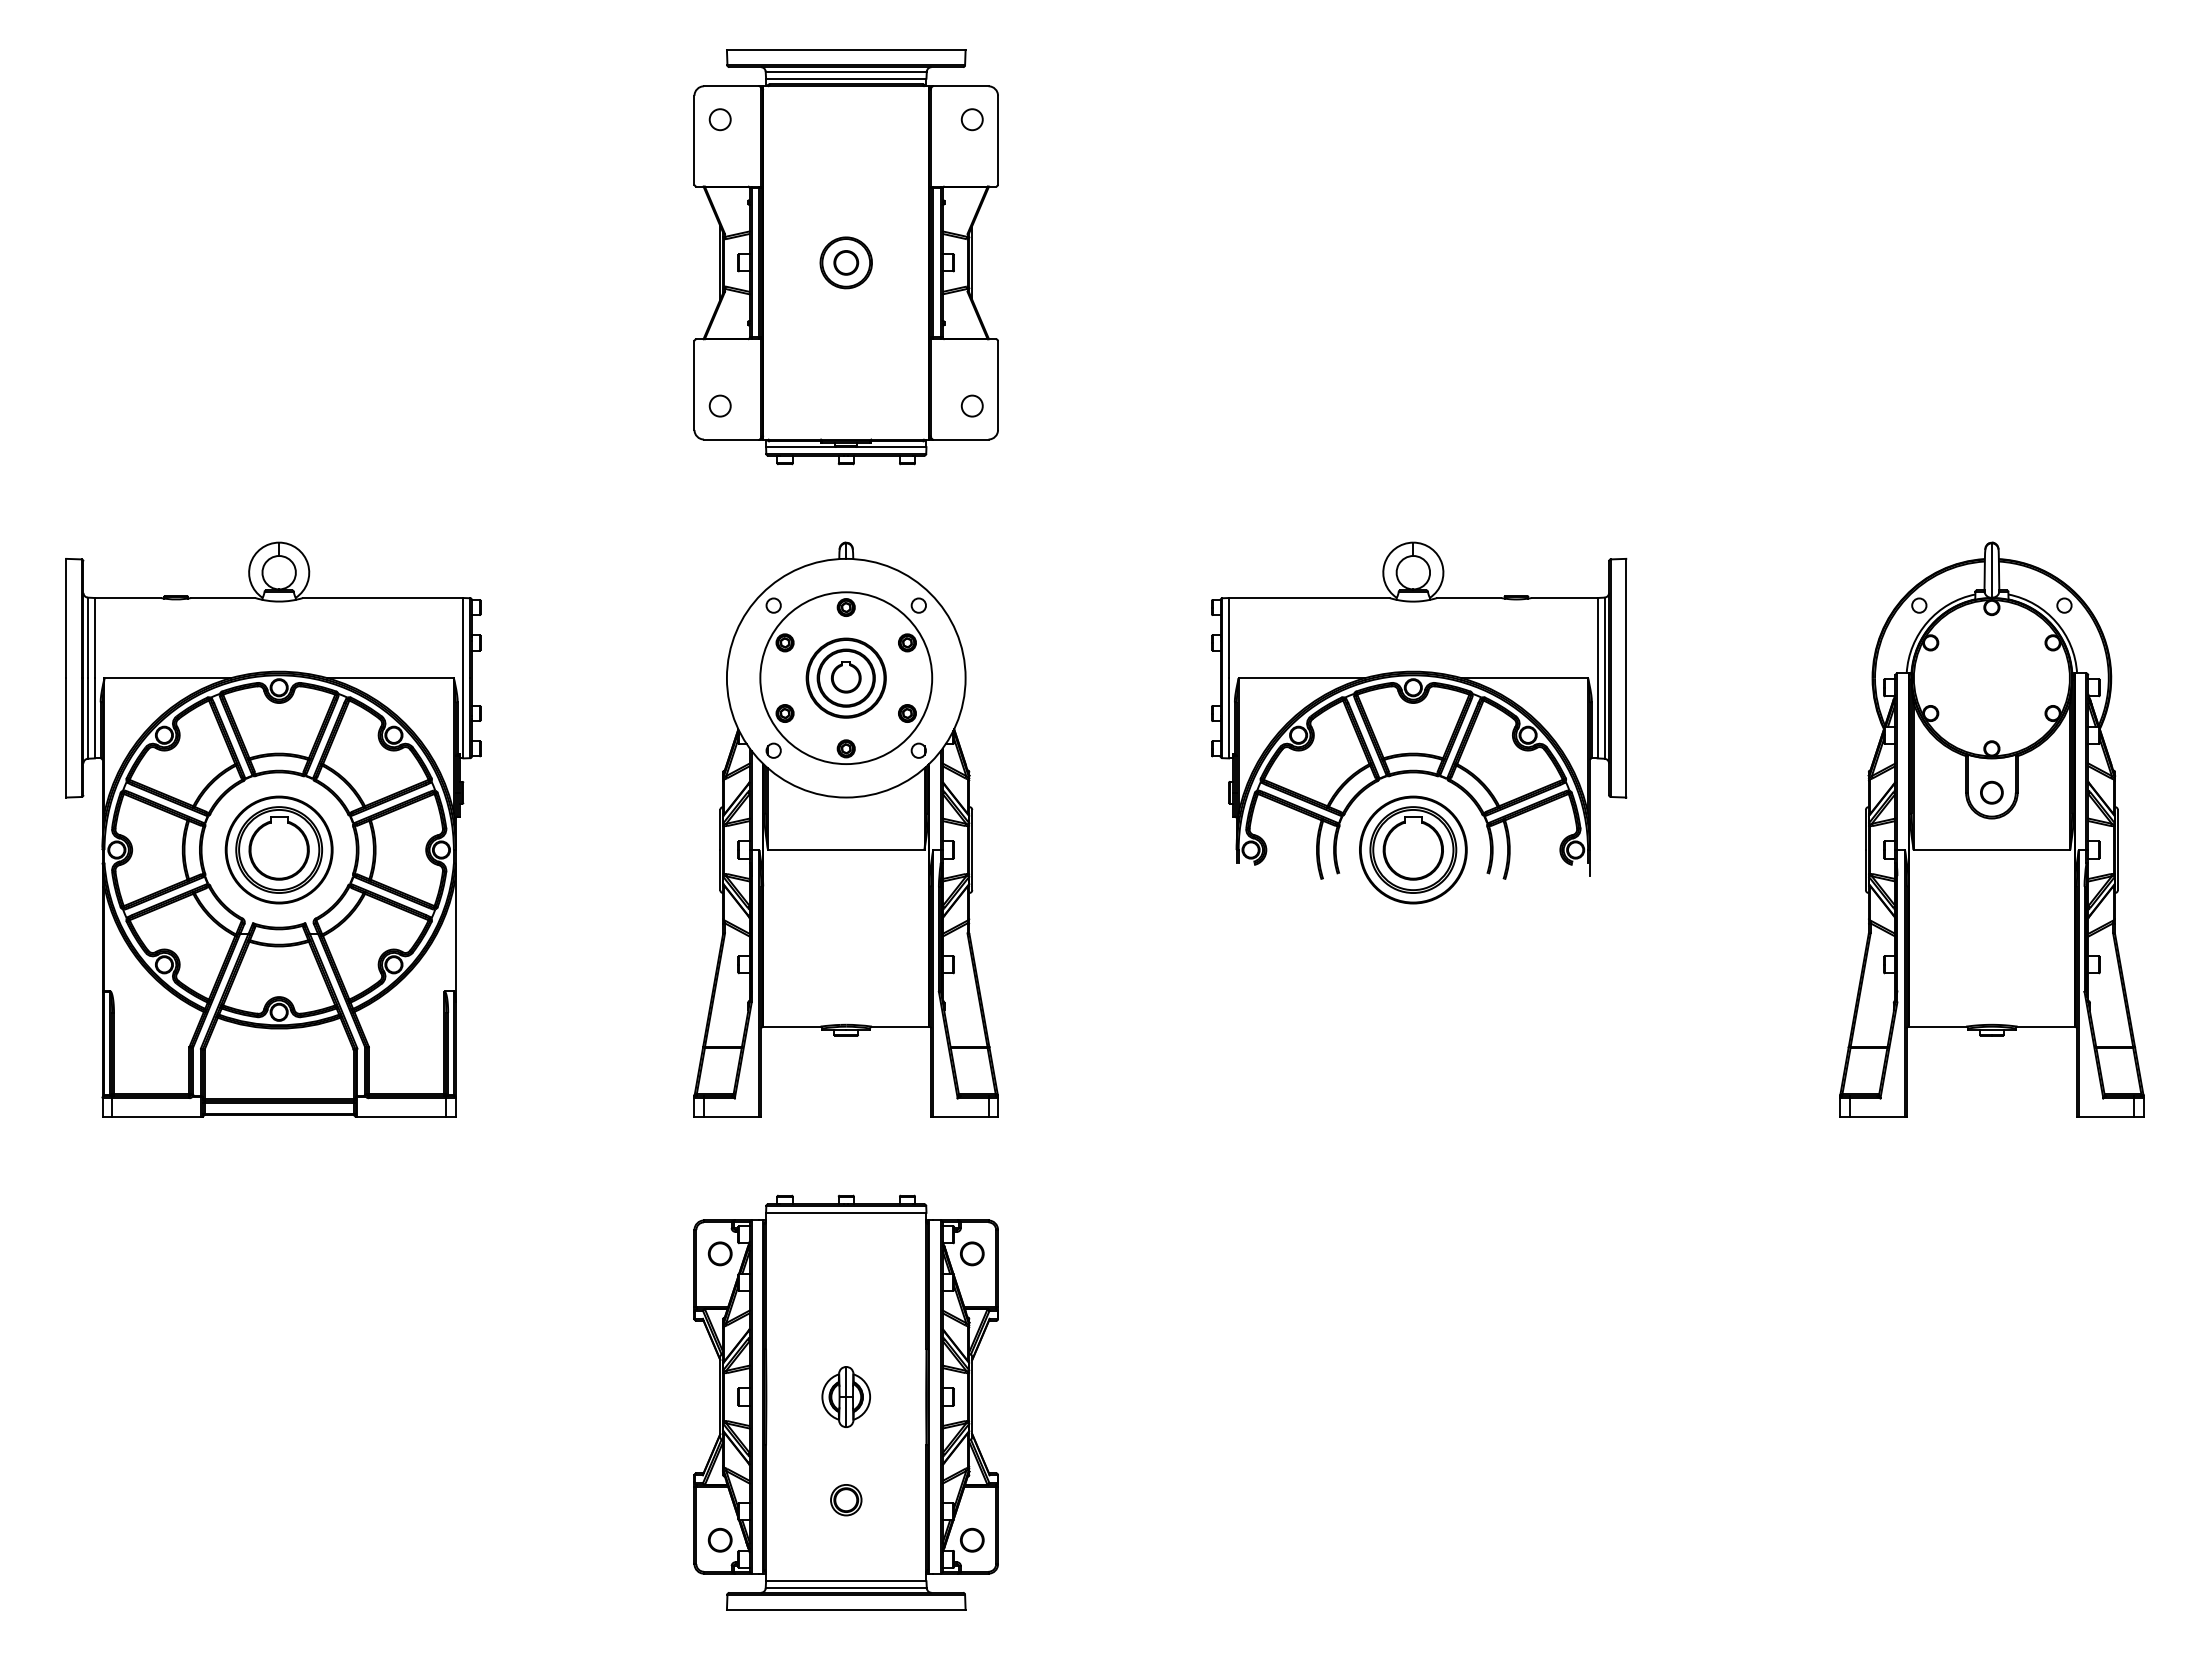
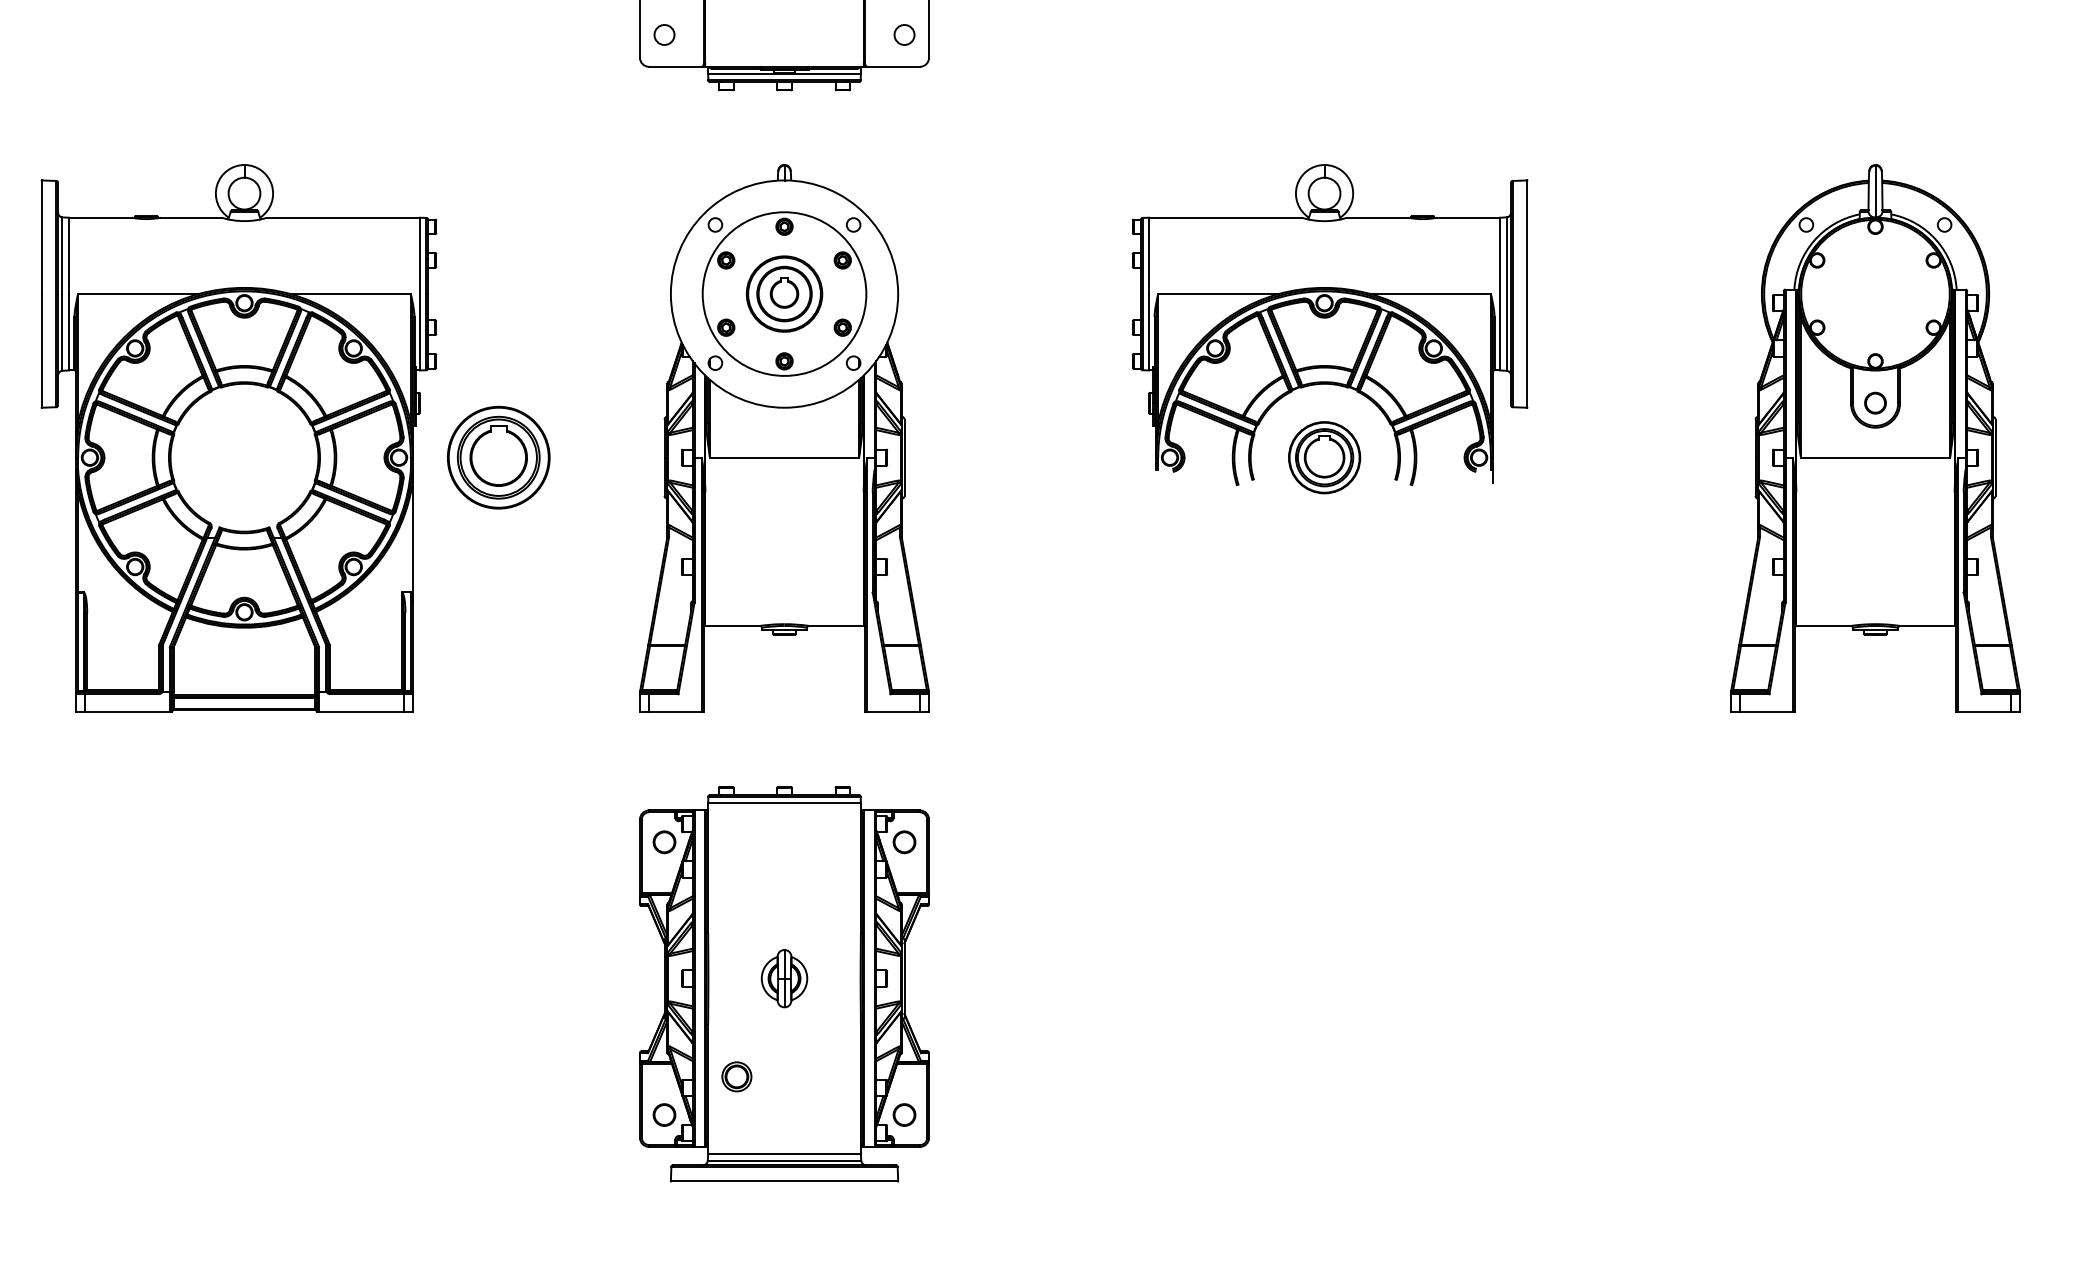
part: (278, 849) -> (498, 457), moved
part: (1413, 849) -> (1324, 457), size x0.7
part: (846, 1500) -> (737, 1077), moved

